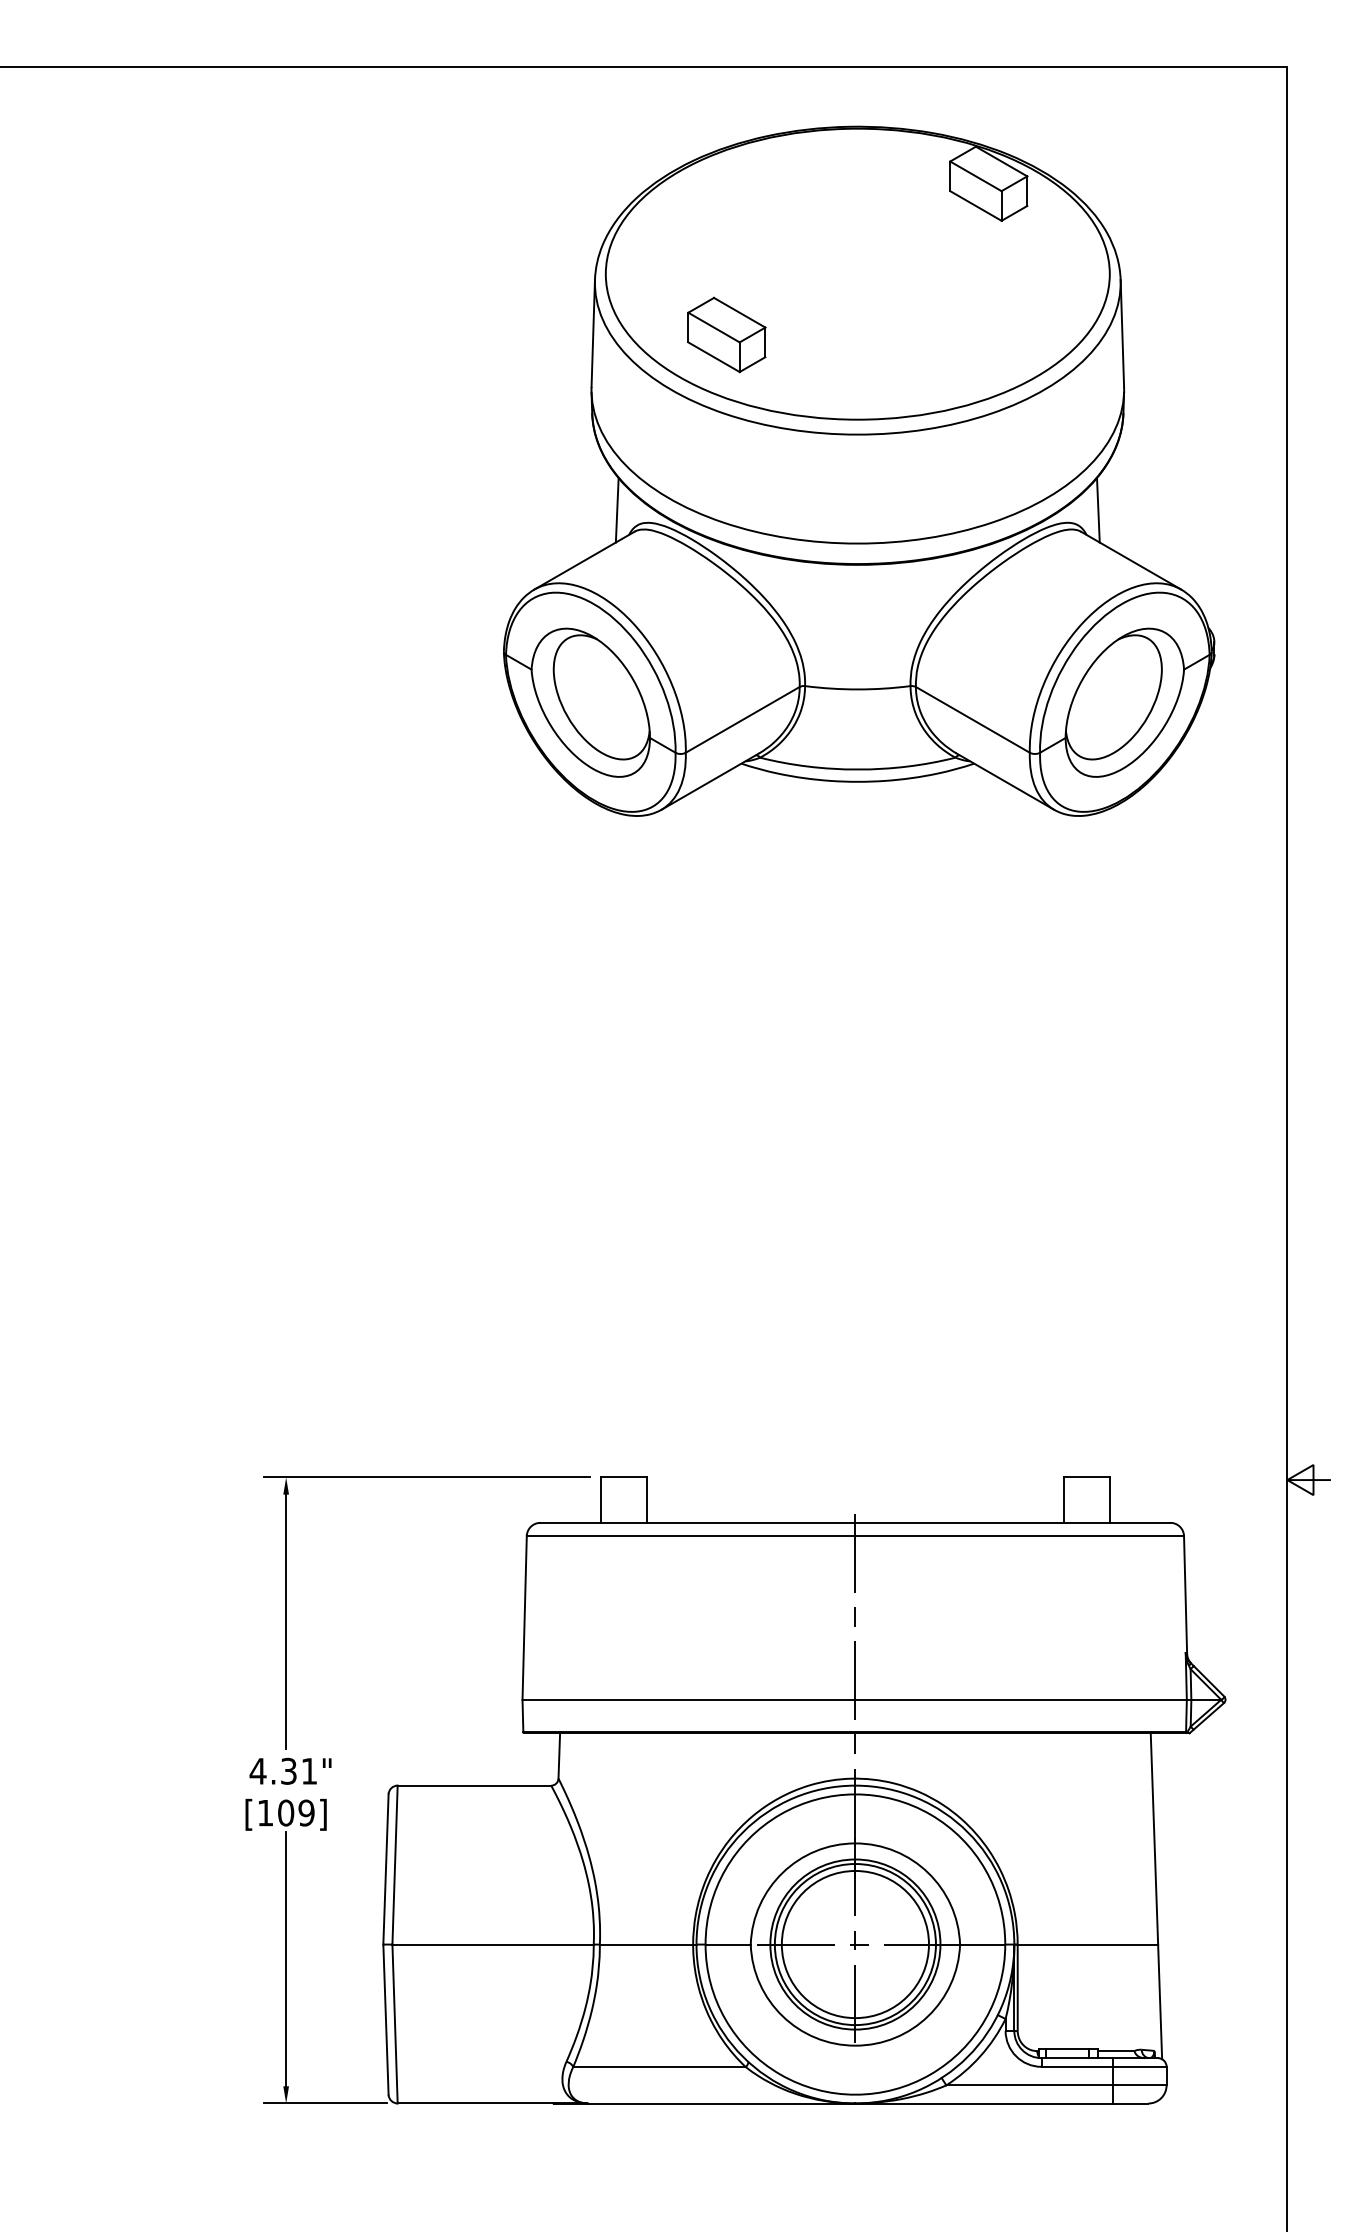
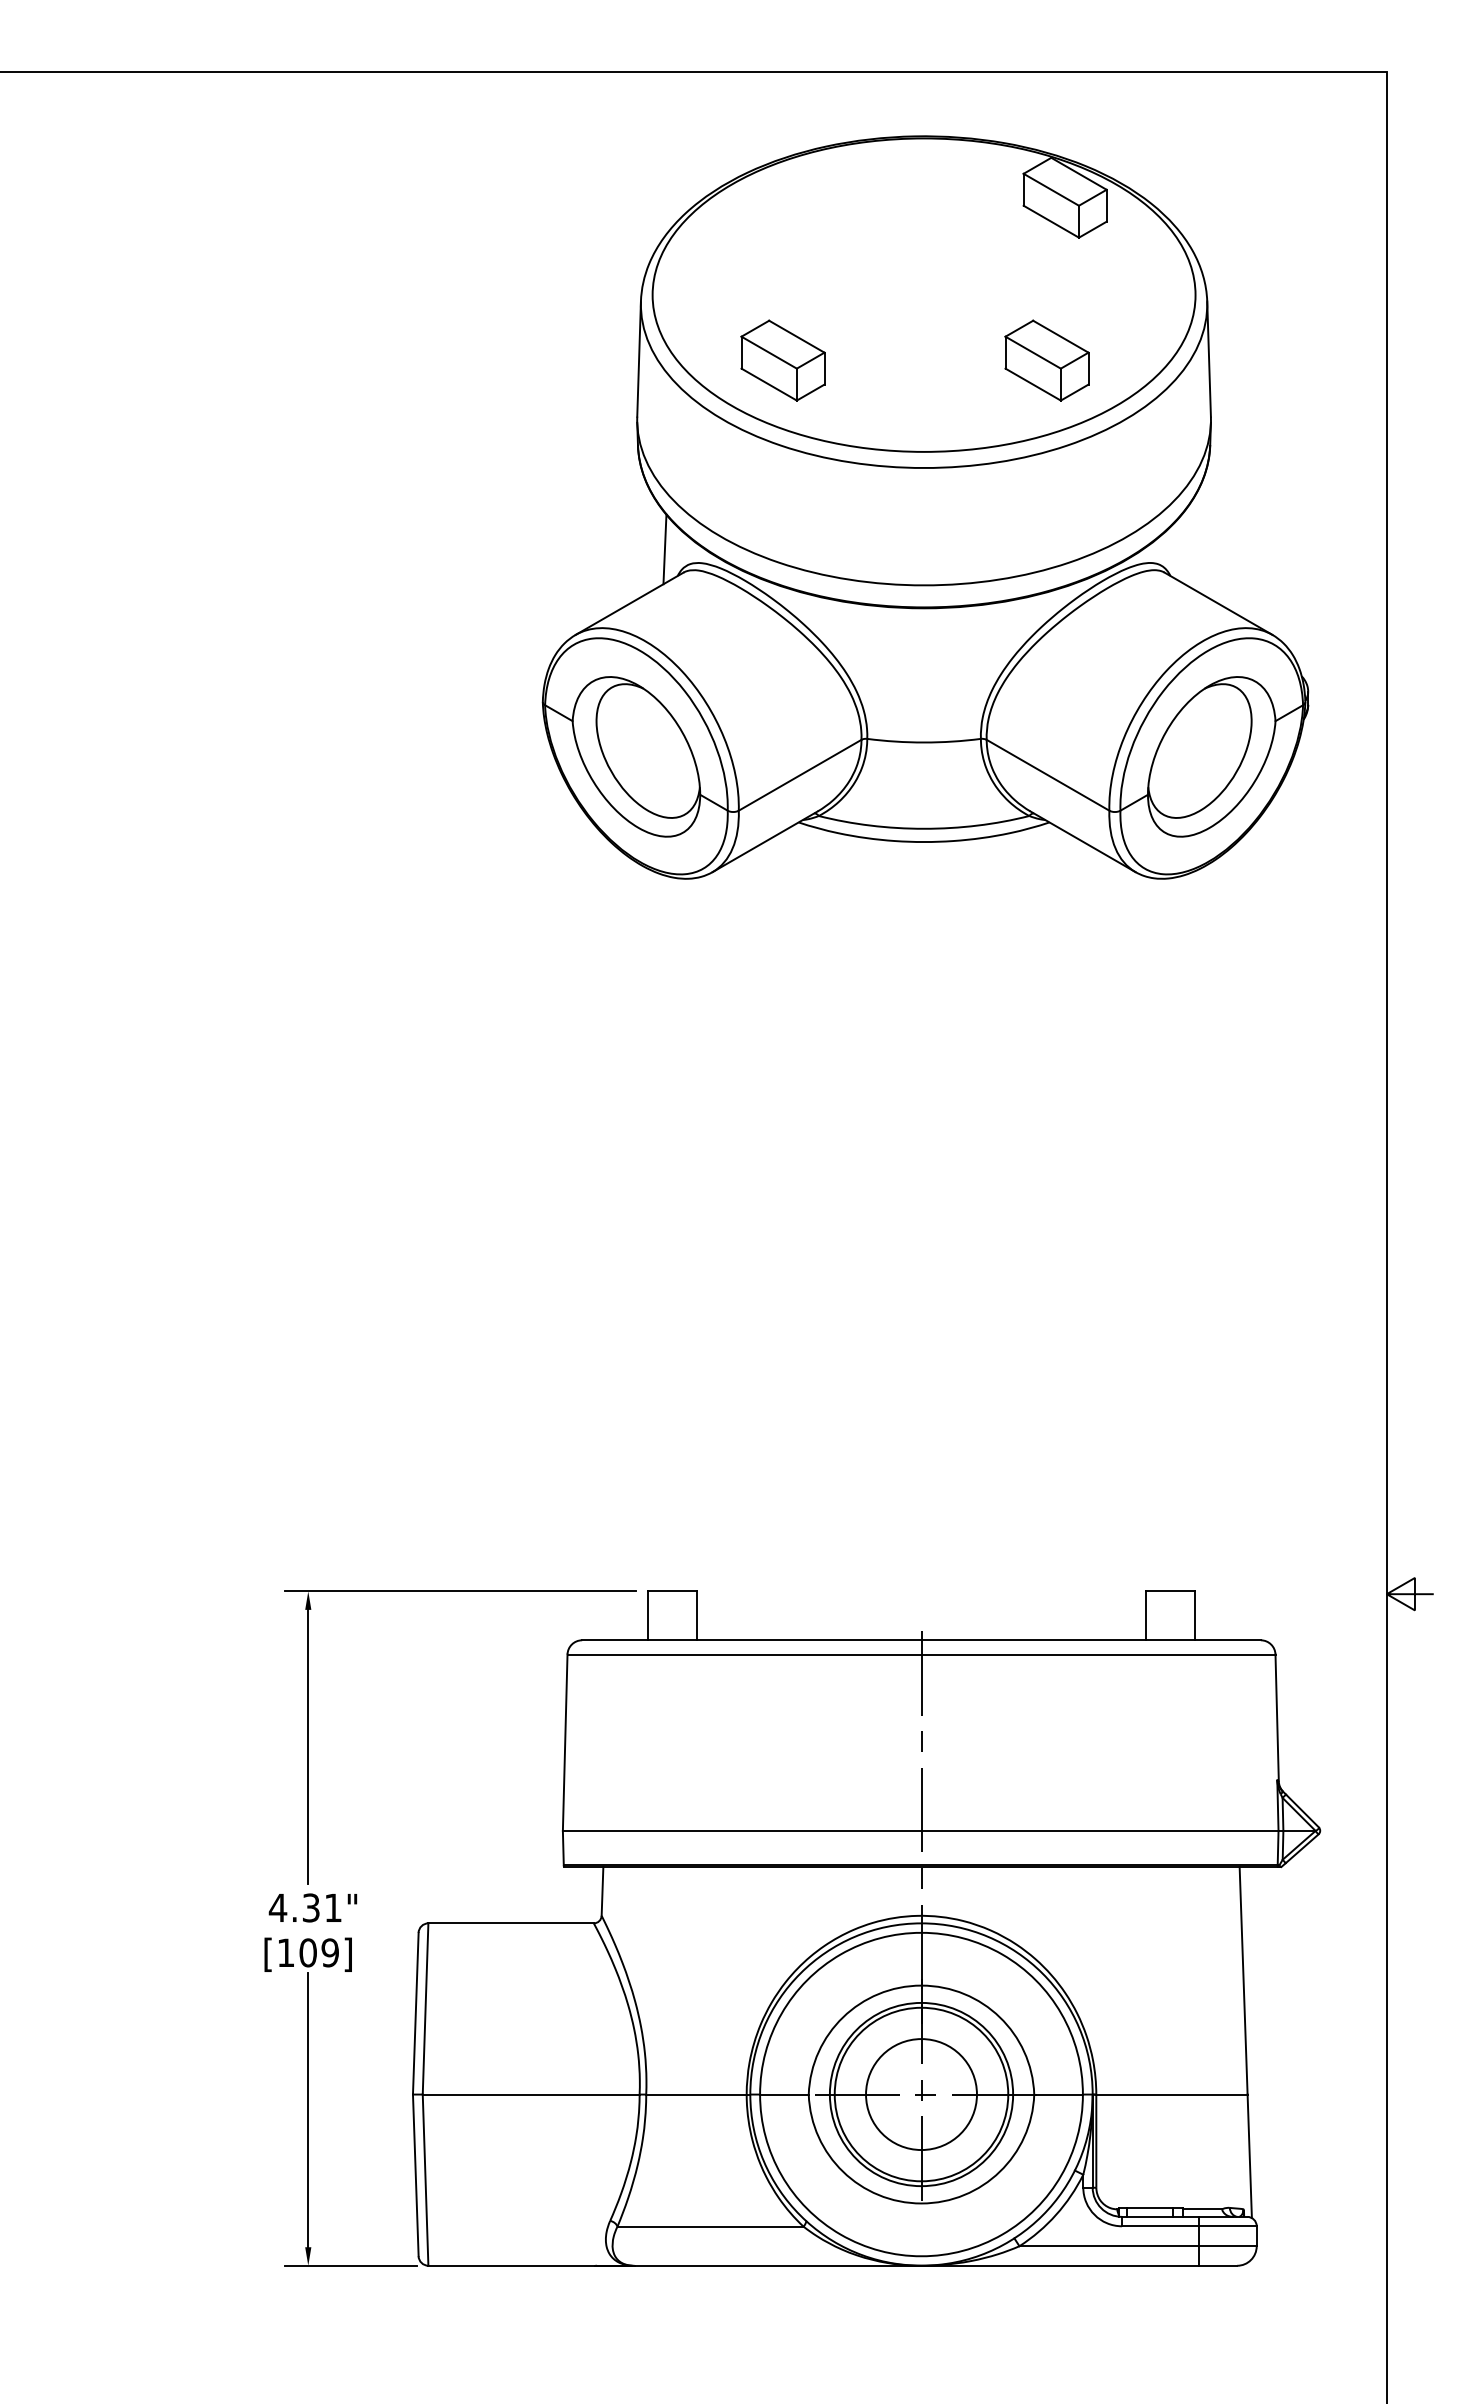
part: (971, 334) -> (1046, 360), added
line: (1097, 510) -> (1182, 549), removed
circle: (855, 1944) -> (921, 2094), size x0.7

